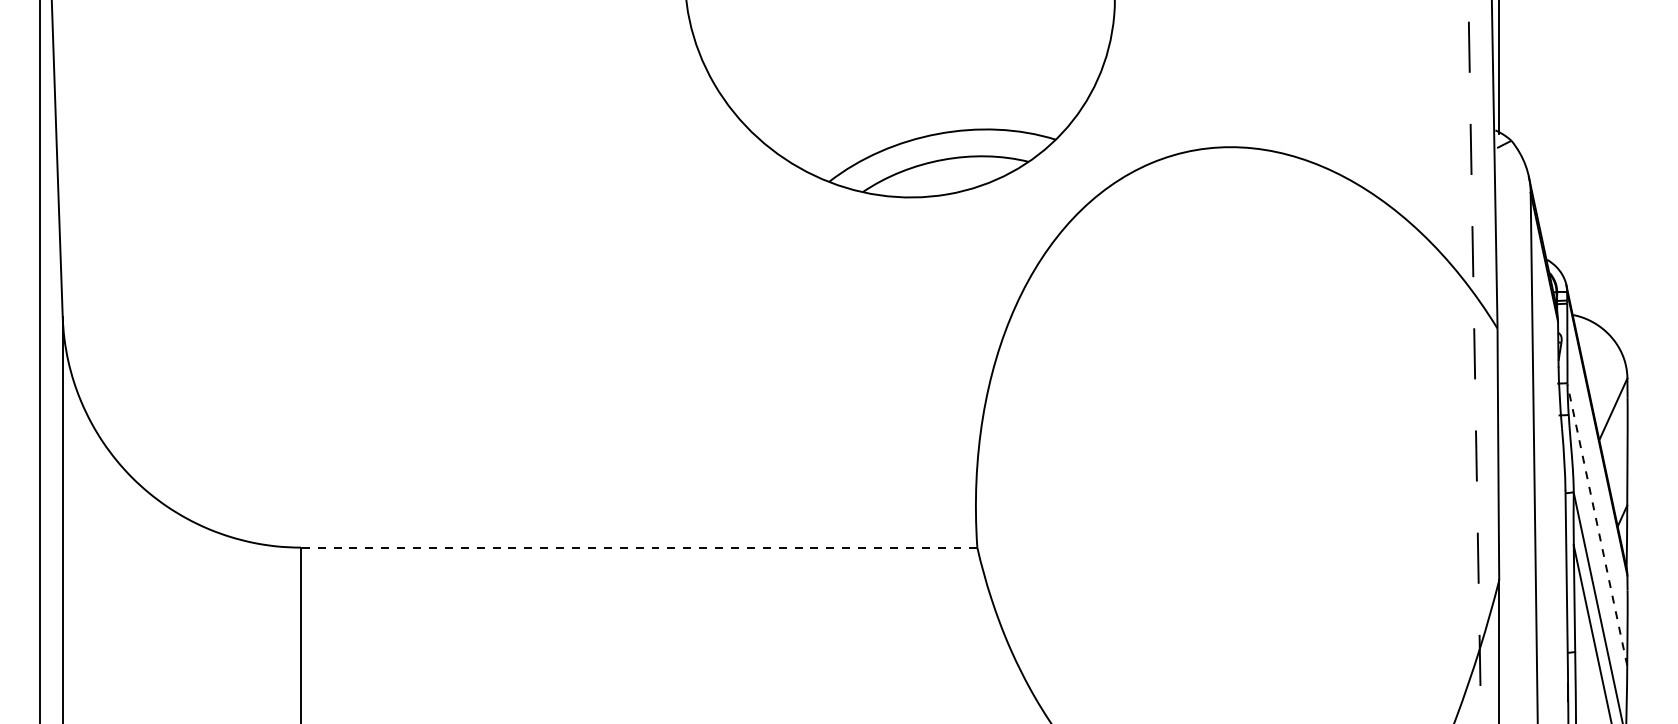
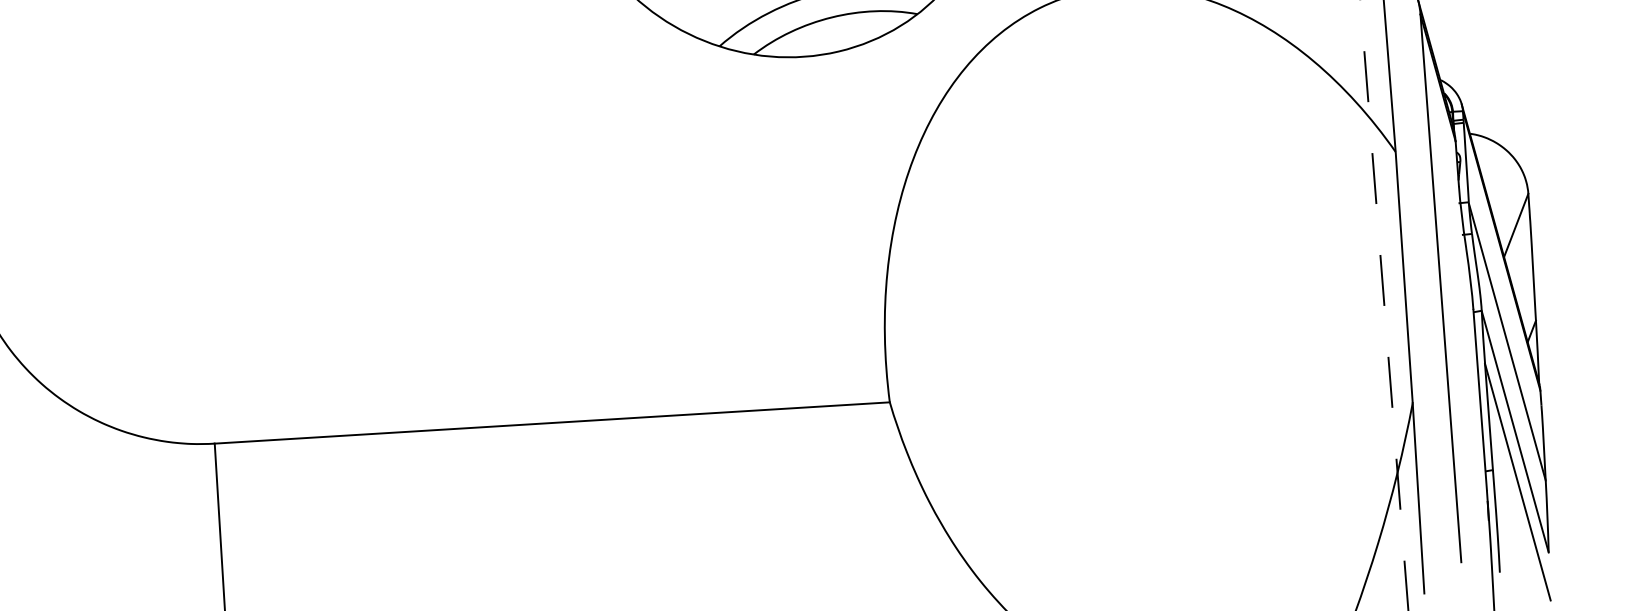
line: (1597, 525) -> (1507, 342), dashed -> solid
line: (638, 547) -> (551, 422), dashed -> solid

